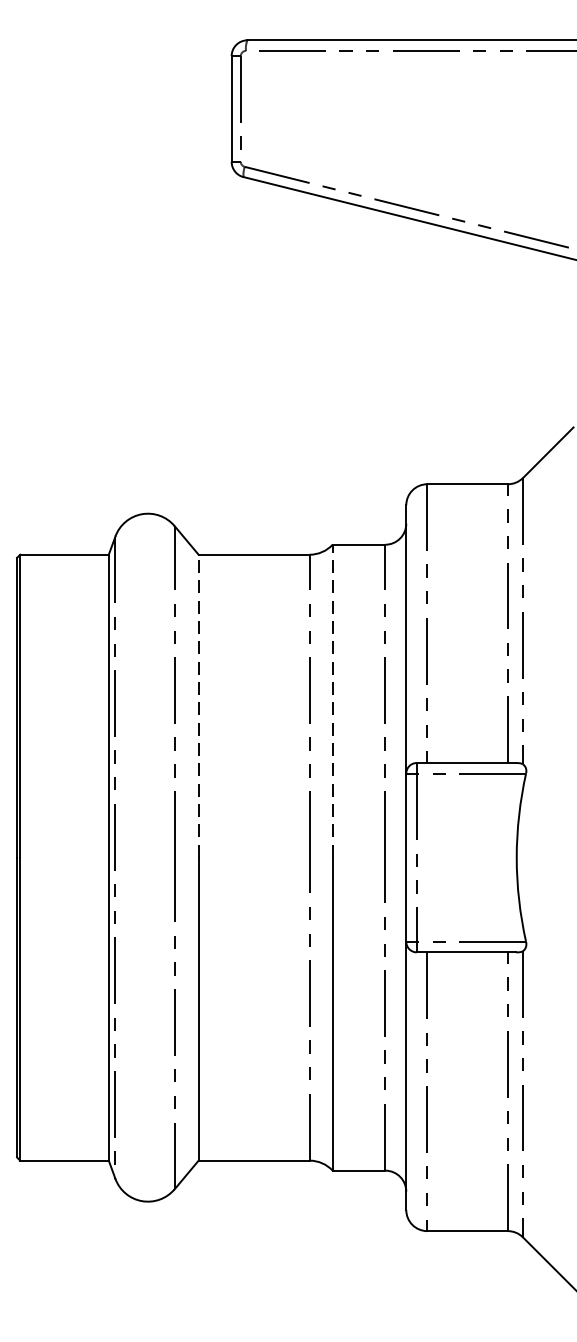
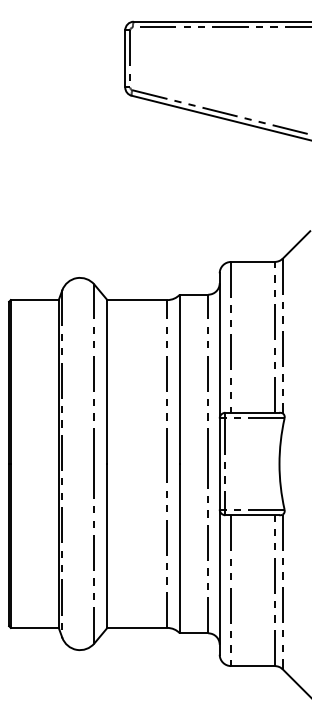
line: (331, 701) -> (179, 379), dashed -> solid
line: (198, 707) -> (107, 382), dashed -> solid

